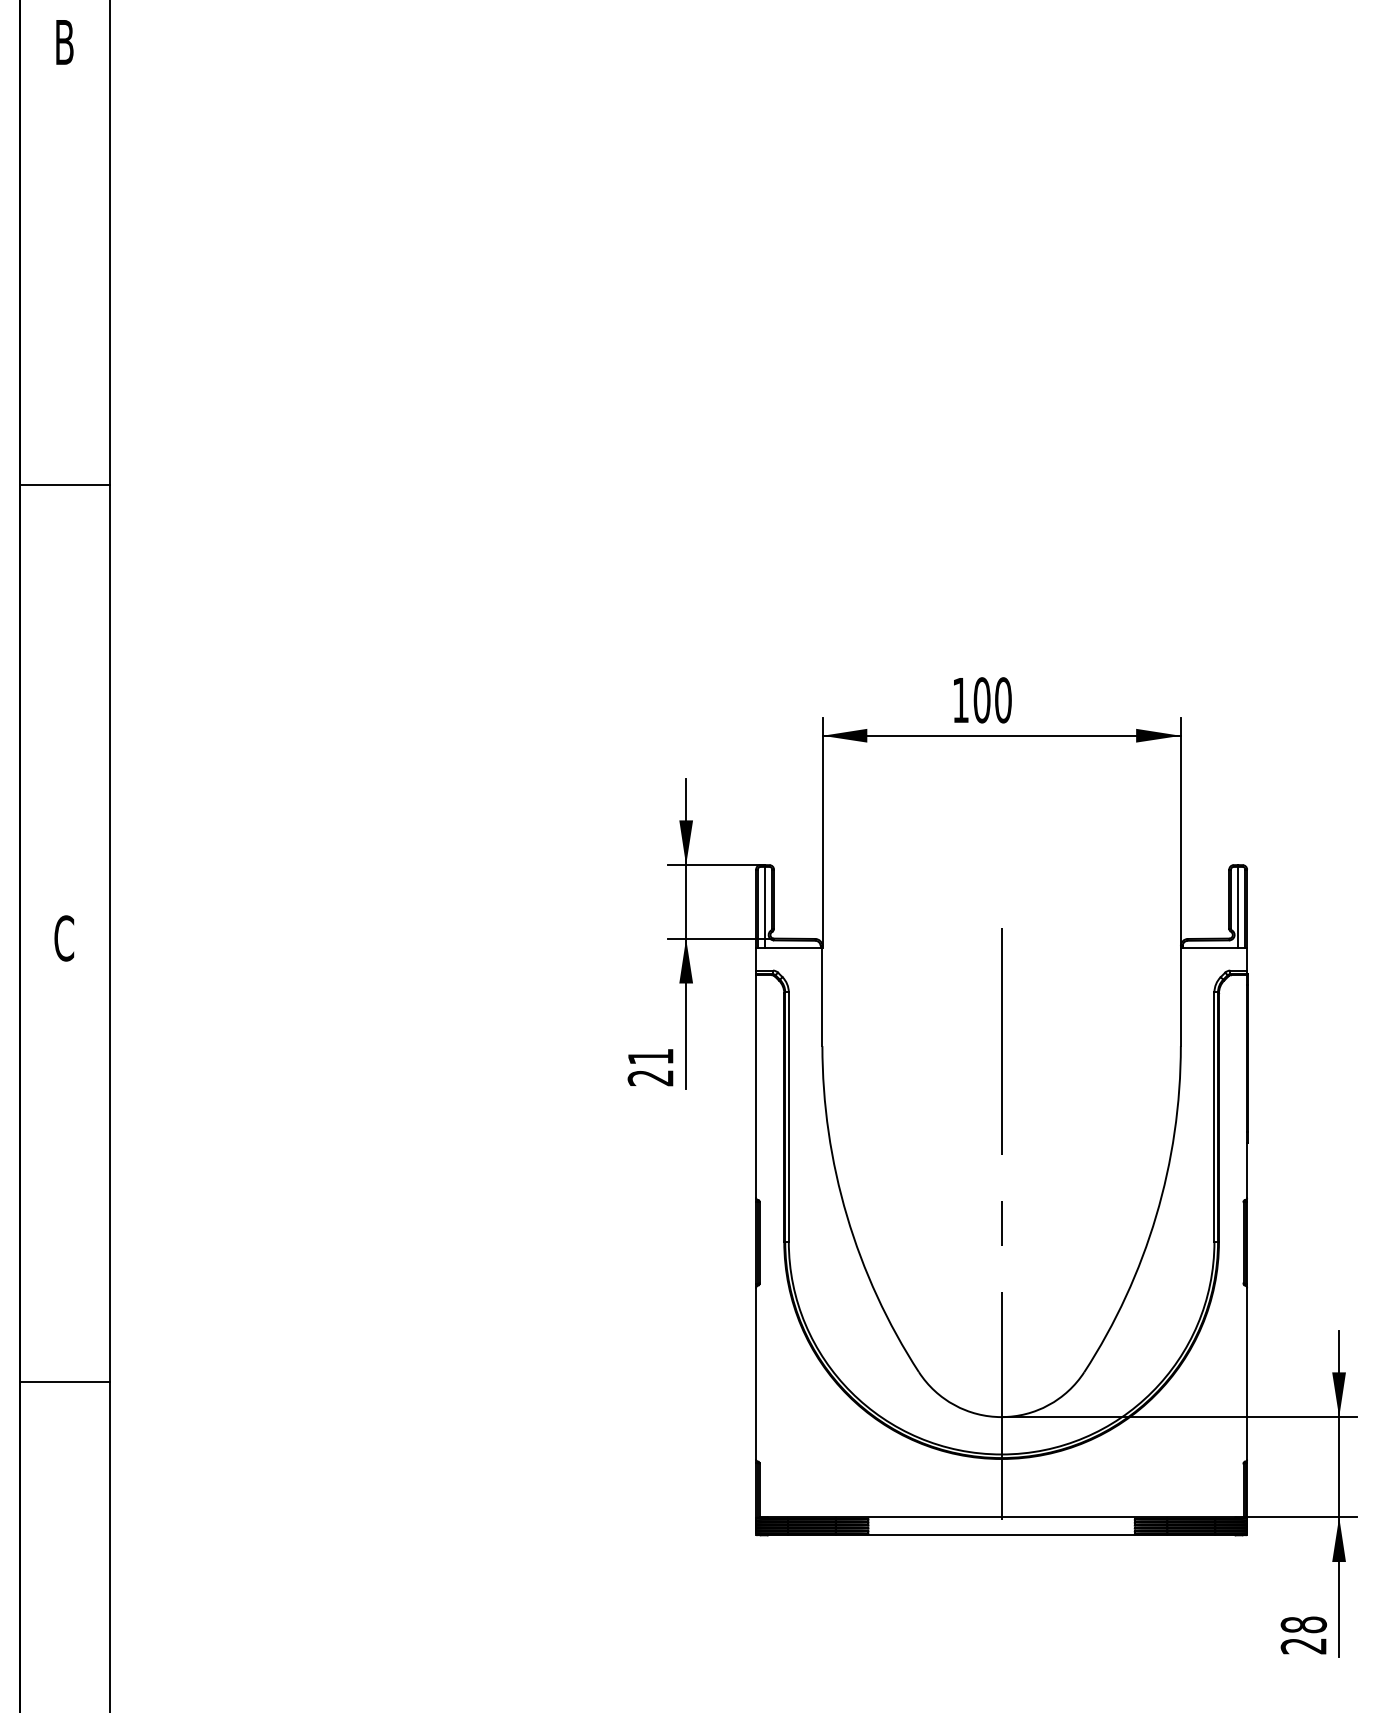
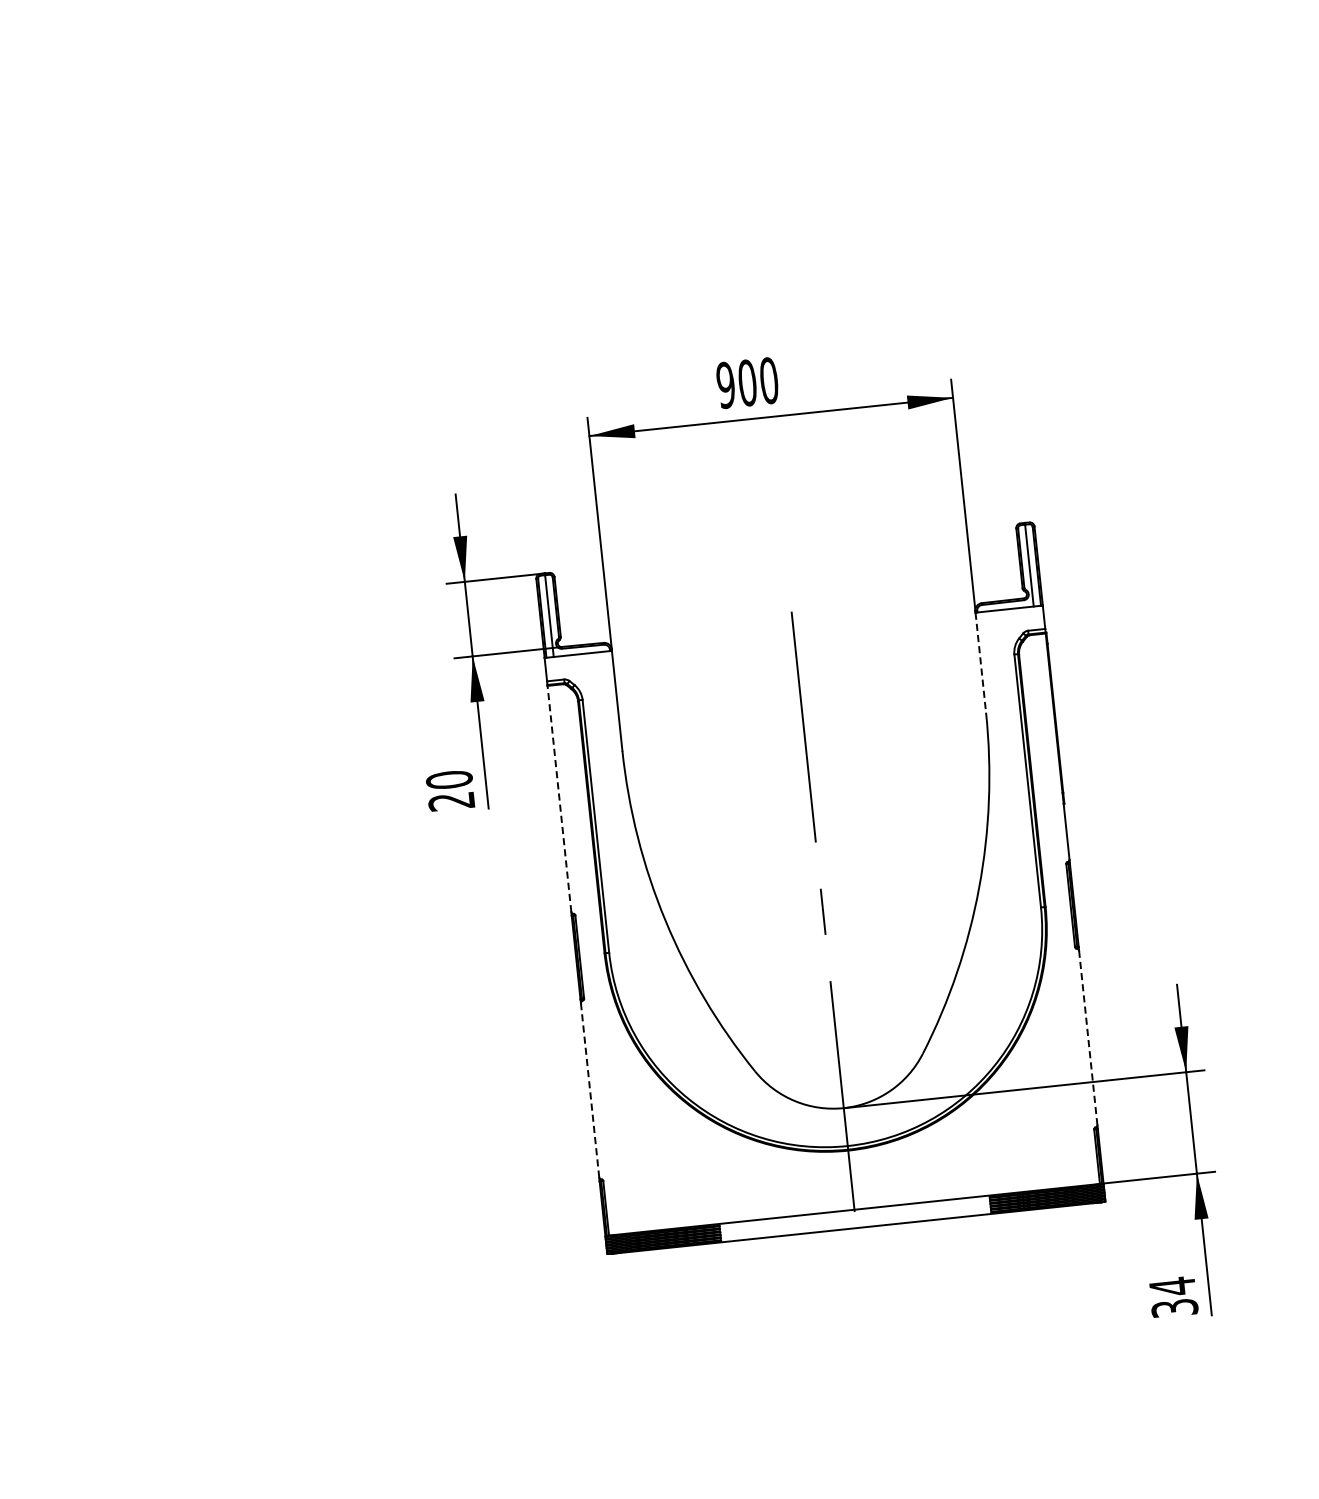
text: (960, 700) -> (725, 385), 100 -> 900
line: (1180, 997) -> (980, 663), solid -> dashed
text: (650, 1056) -> (449, 779), 21 -> 20
line: (756, 1086) -> (559, 798), solid -> dashed
line: (756, 1373) -> (590, 1090), solid -> dashed
line: (1247, 1374) -> (1088, 1038), solid -> dashed
text: (1303, 1635) -> (1173, 1297), 28 -> 34

